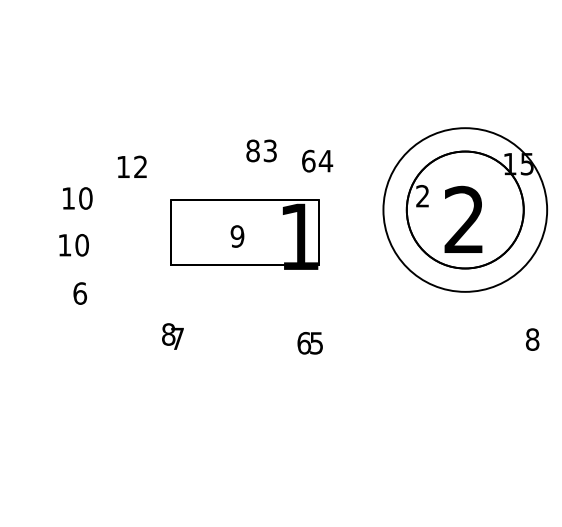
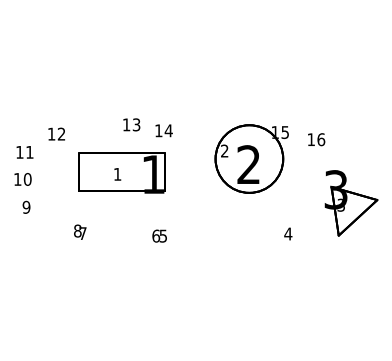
text: (252, 150) -> (126, 124), 83 -> 13
text: (308, 160) -> (158, 130), 64 -> 14
text: (85, 196) -> (29, 151), 10 -> 11
circle: (465, 209) -> (249, 158), size x0.71
text: (237, 234) -> (117, 173), 9 -> 1
text: (79, 292) -> (26, 206), 6 -> 9
text: (532, 338) -> (288, 233), 8 -> 4

